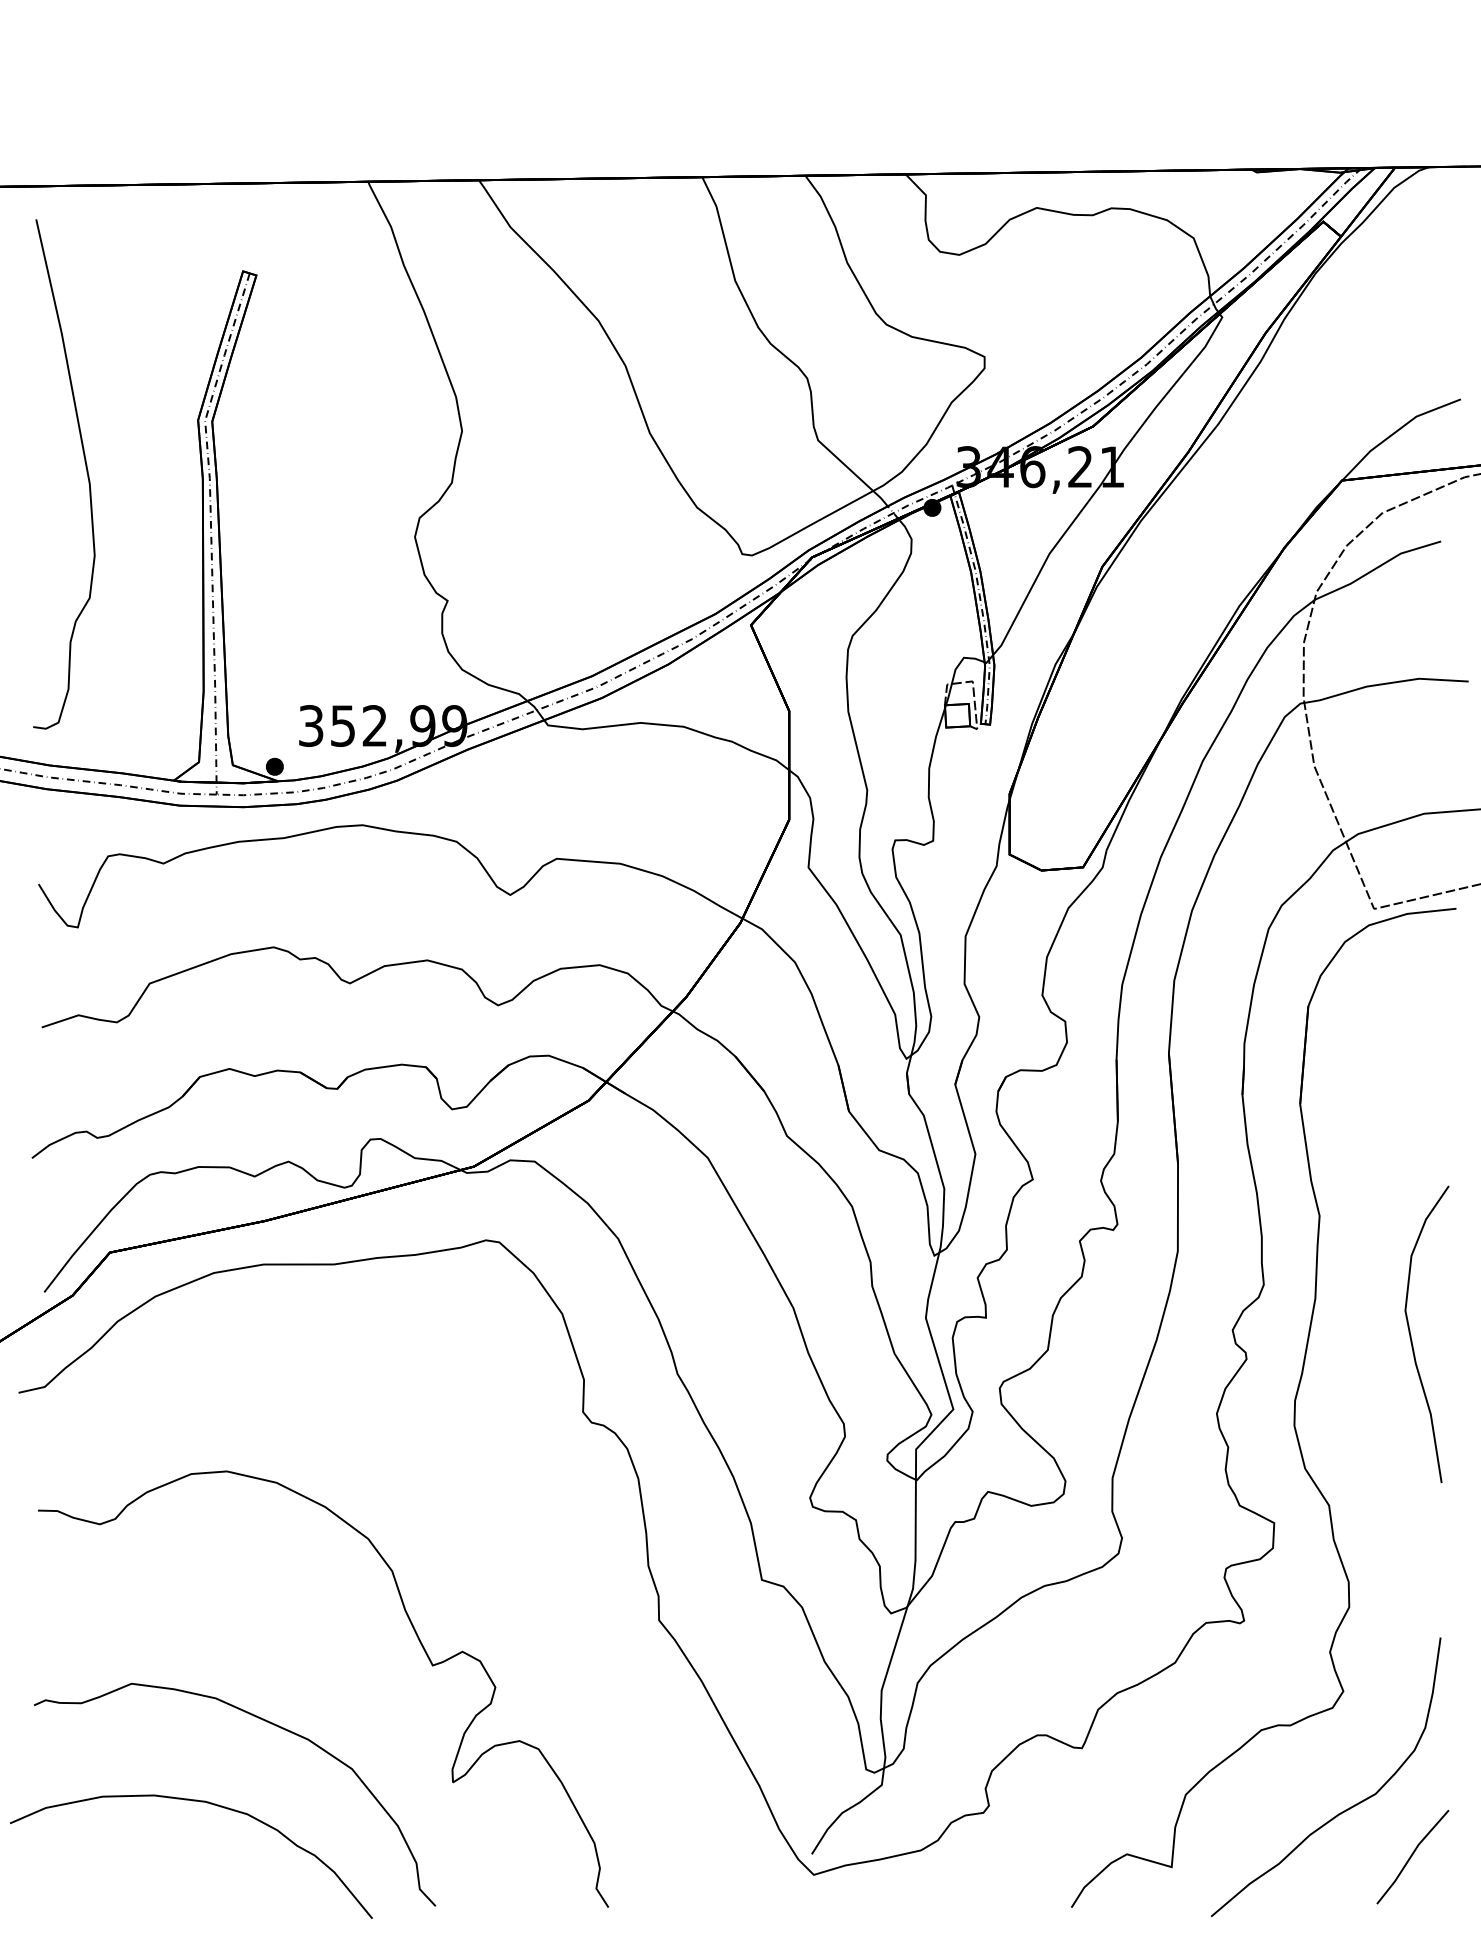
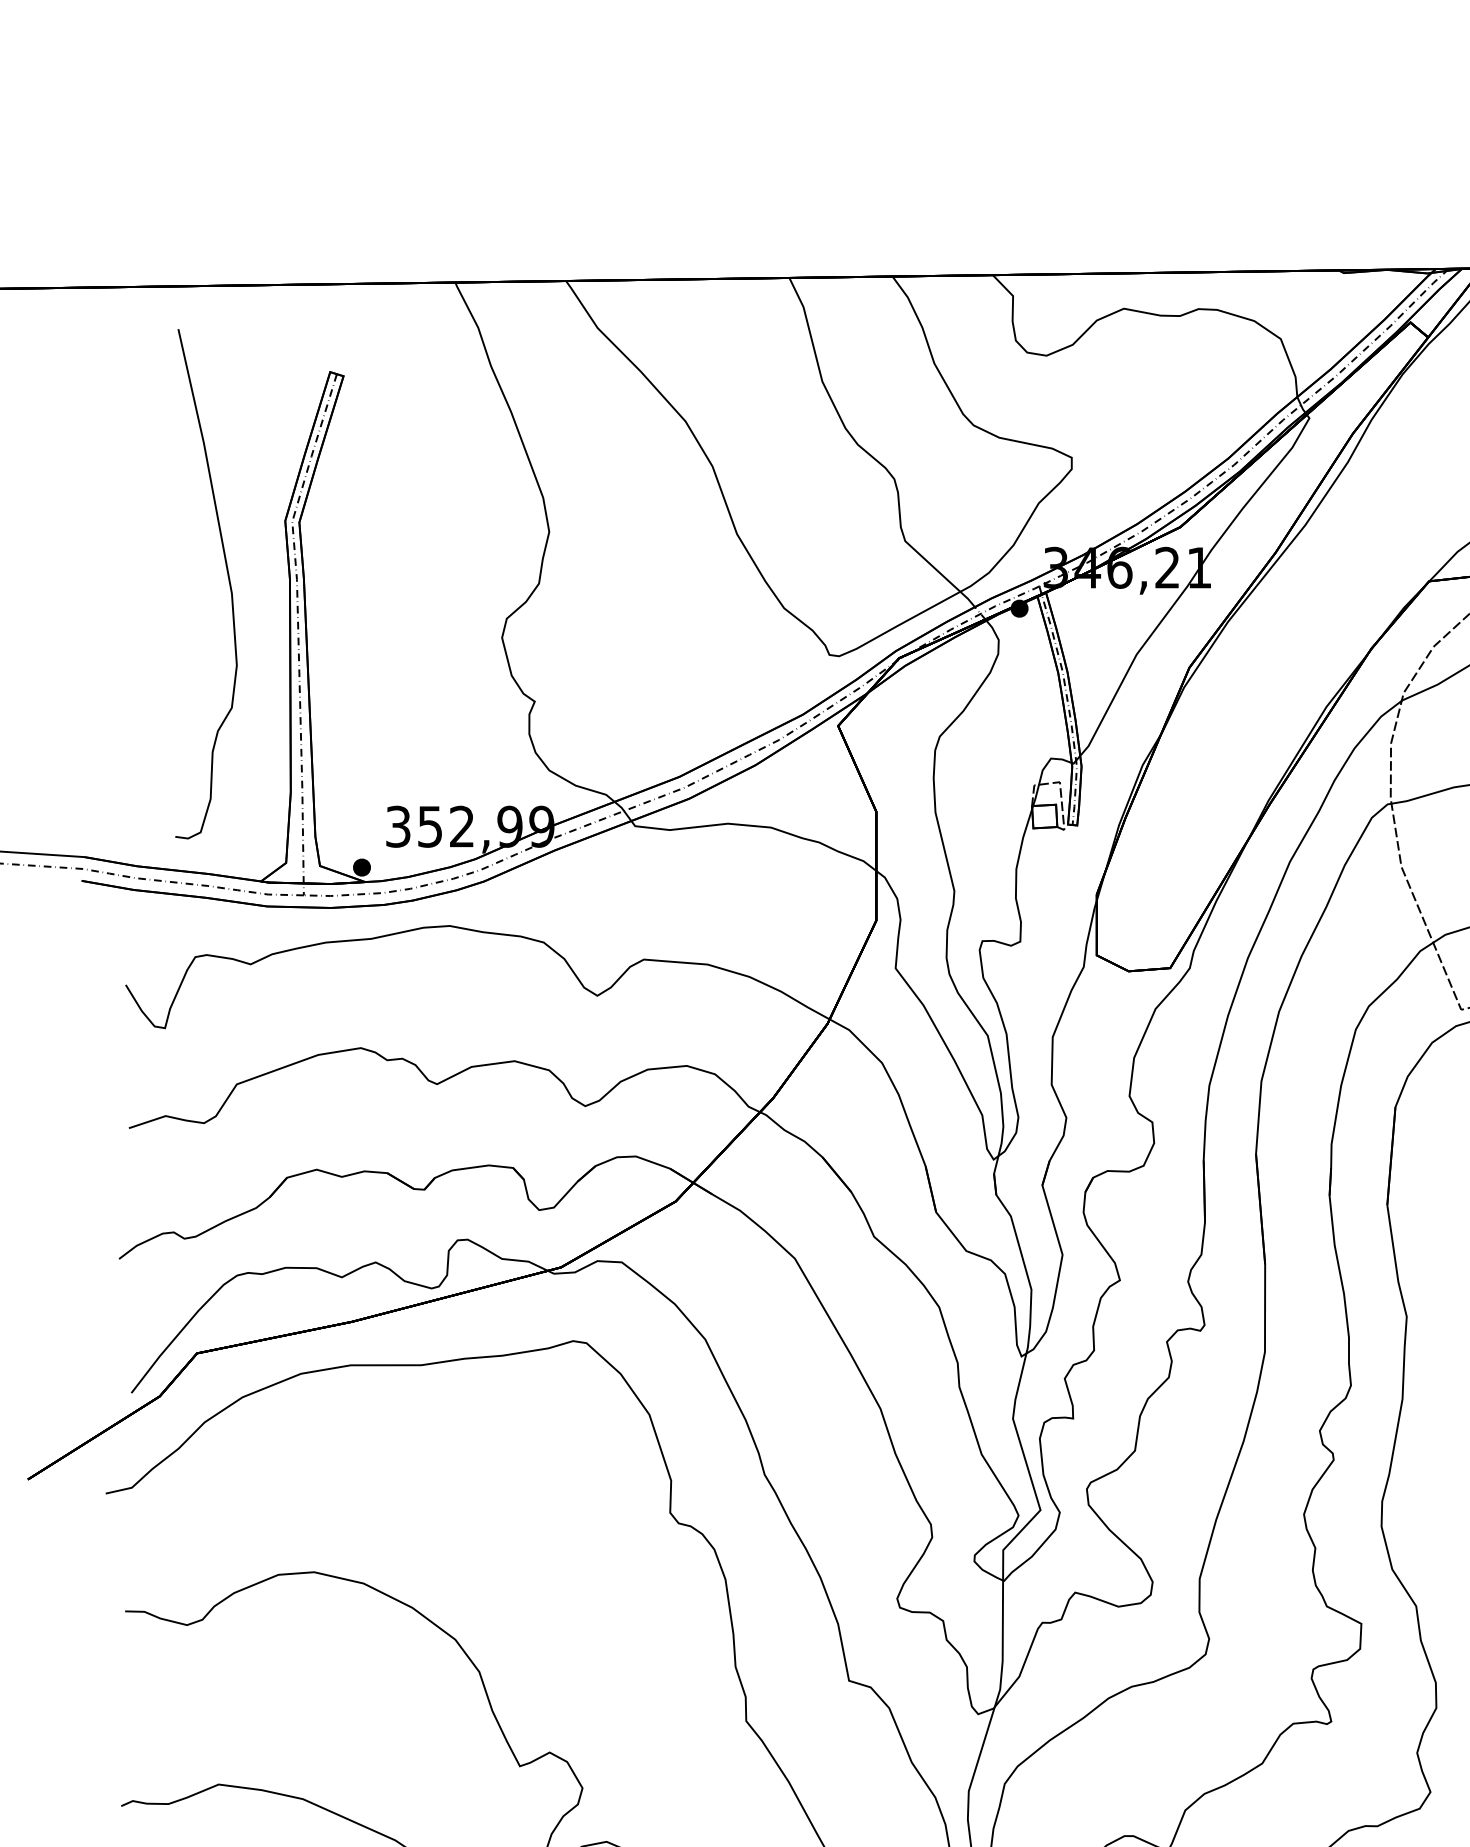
curve: (86, 472) -> (228, 582), moved

